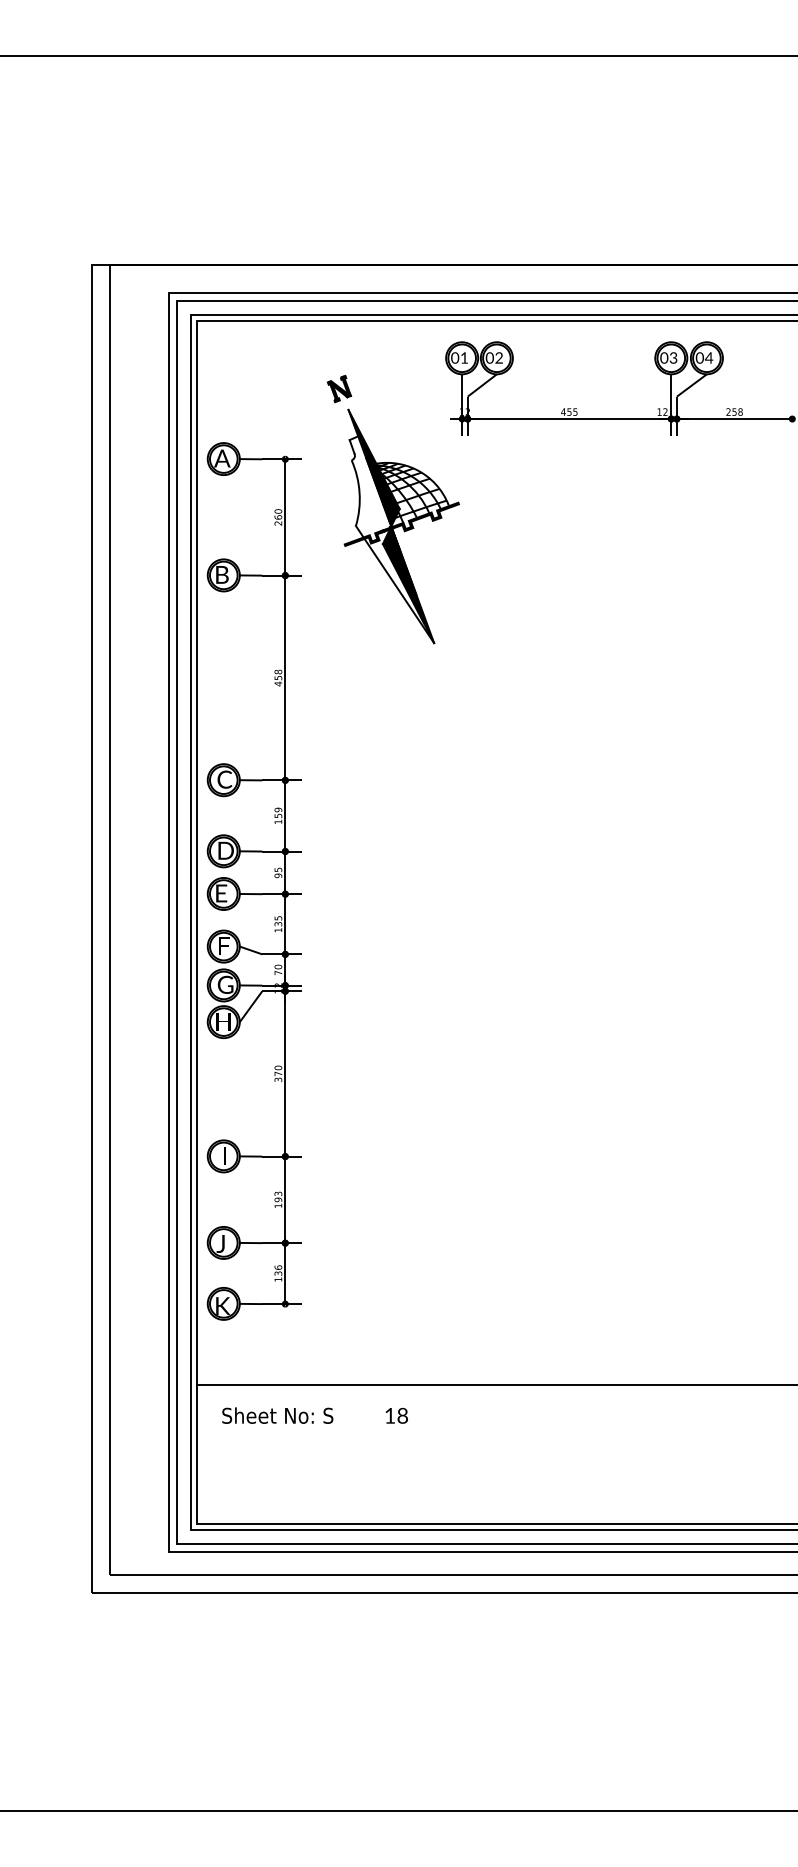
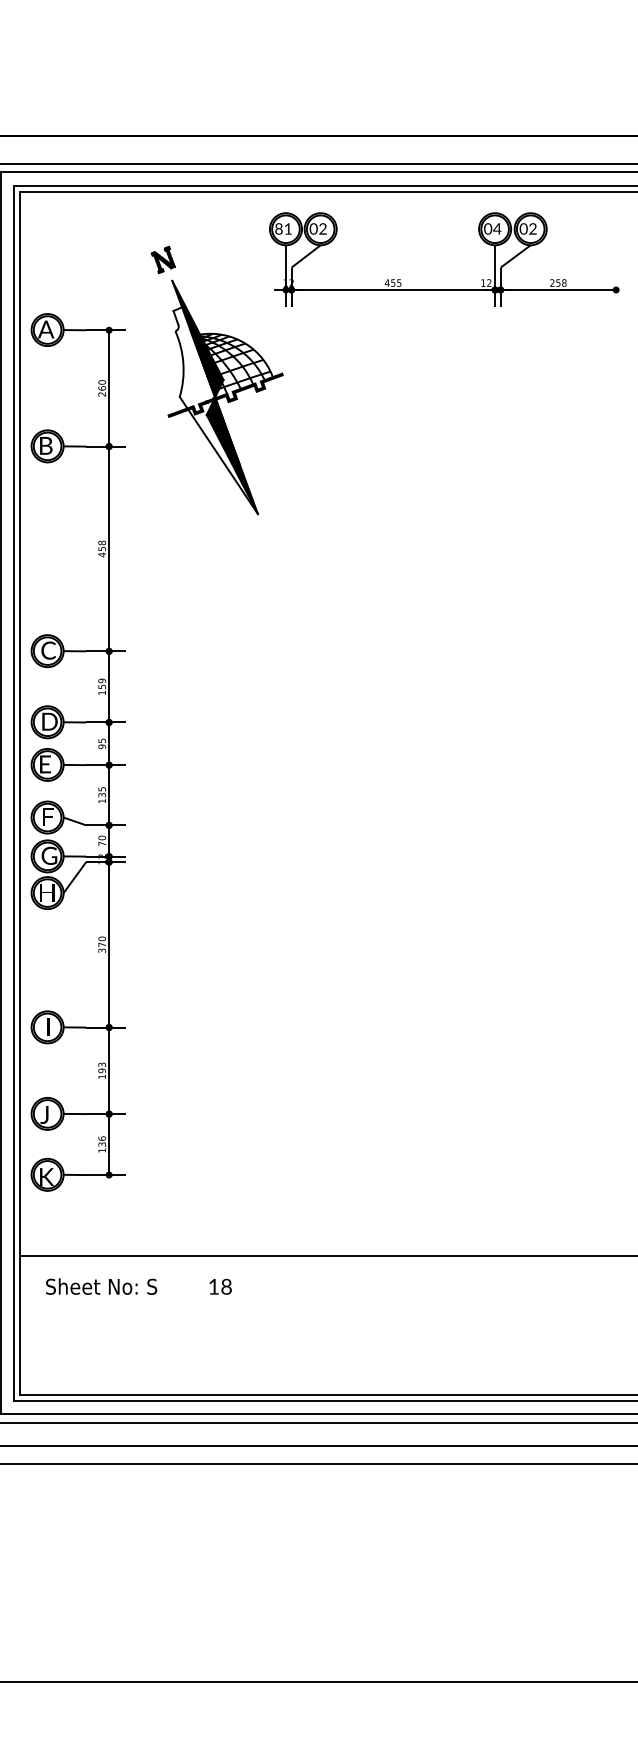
text: (673, 357) -> (497, 228), 03 -> 04
text: (708, 357) -> (532, 228), 04 -> 02
text: (455, 358) -> (279, 229), 01 -> 81

